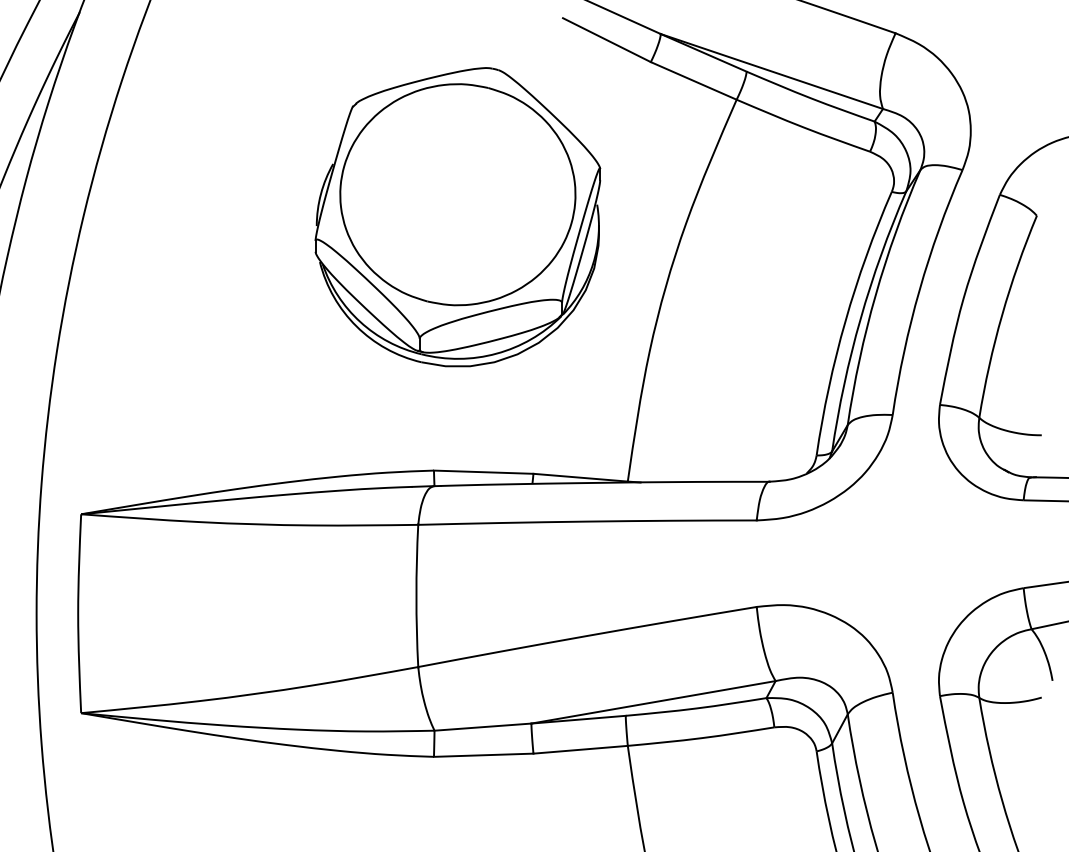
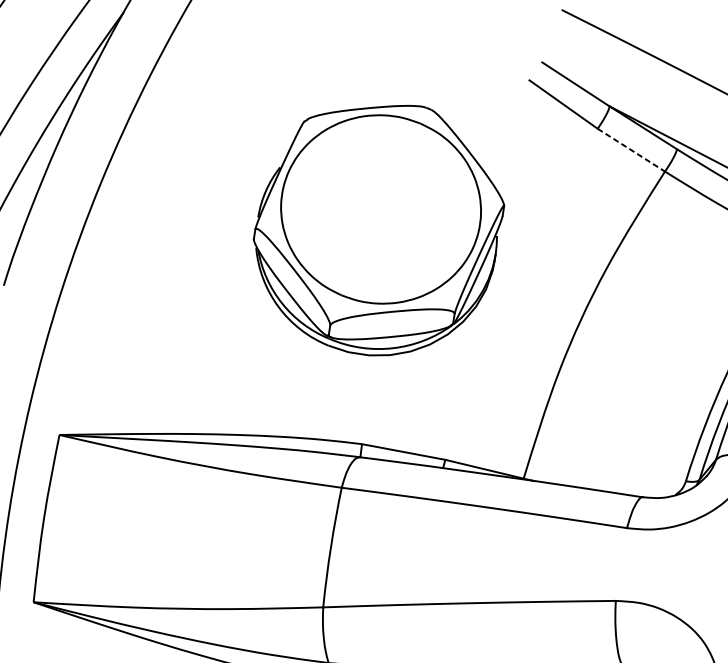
line: (693, 80) -> (631, 149), solid -> dashed
part: (457, 217) -> (377, 228), moved

